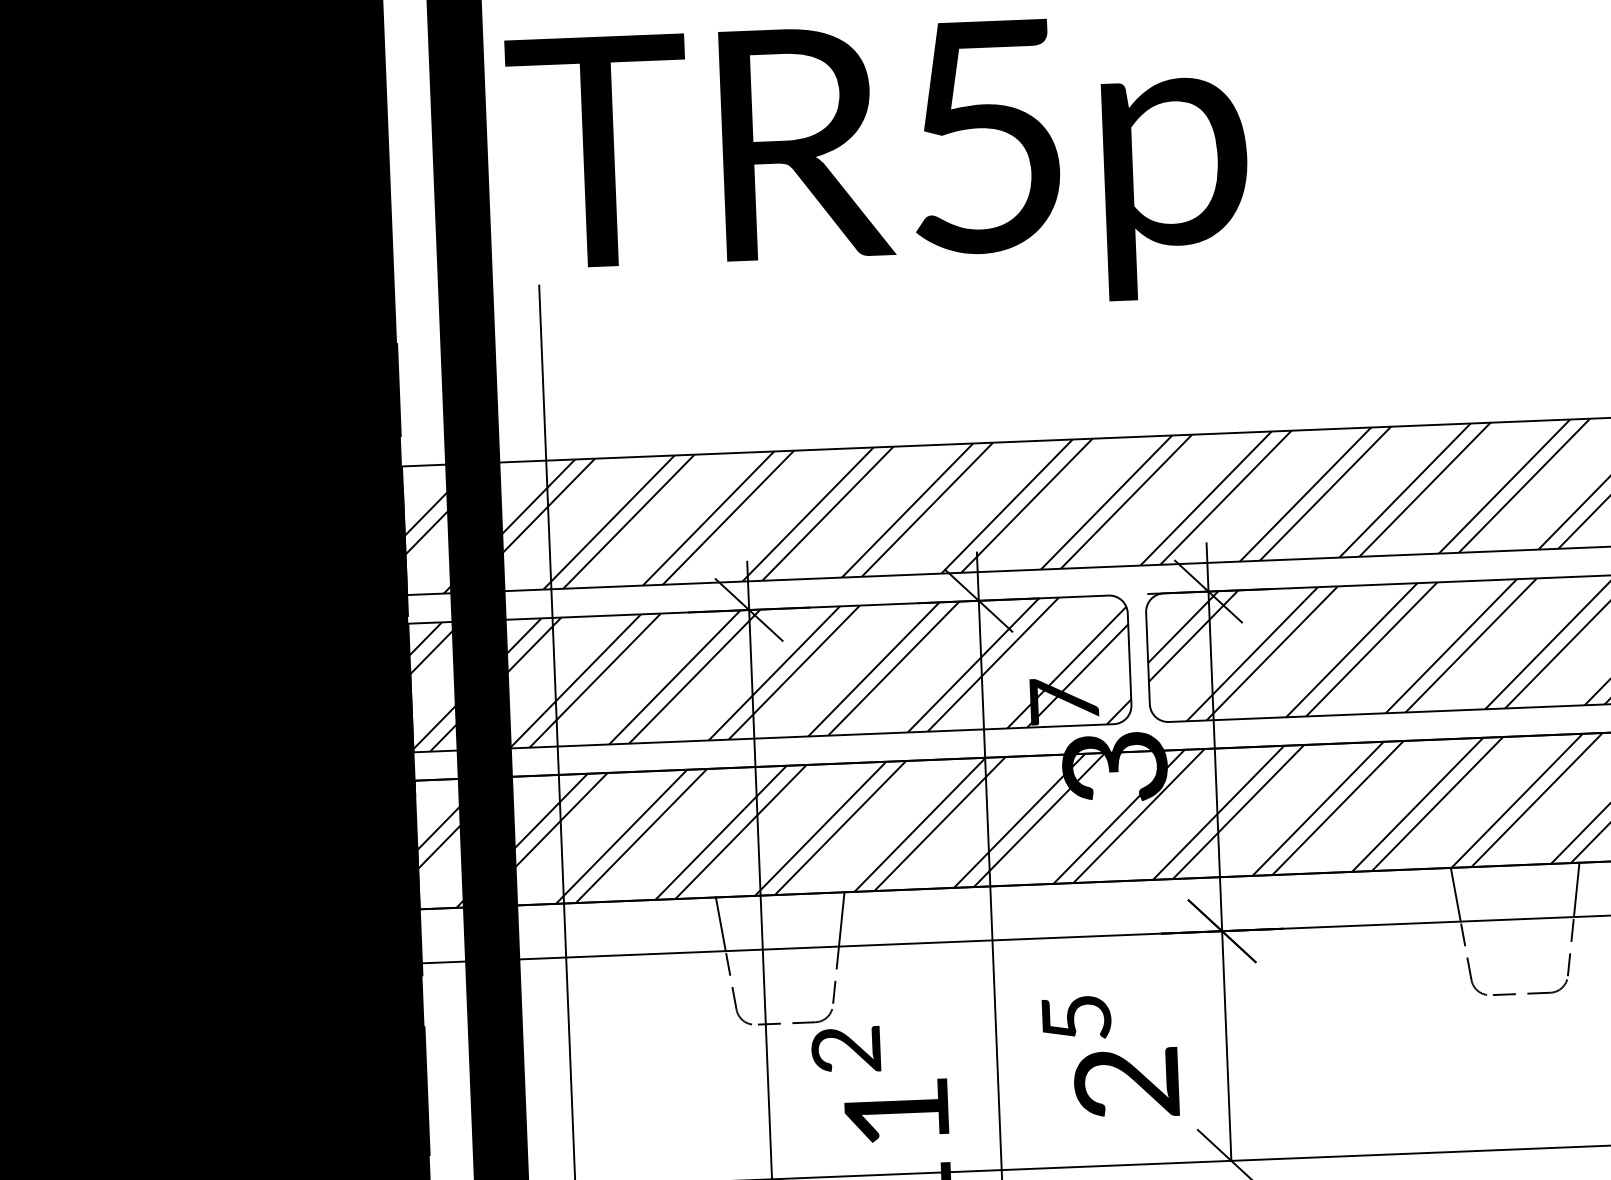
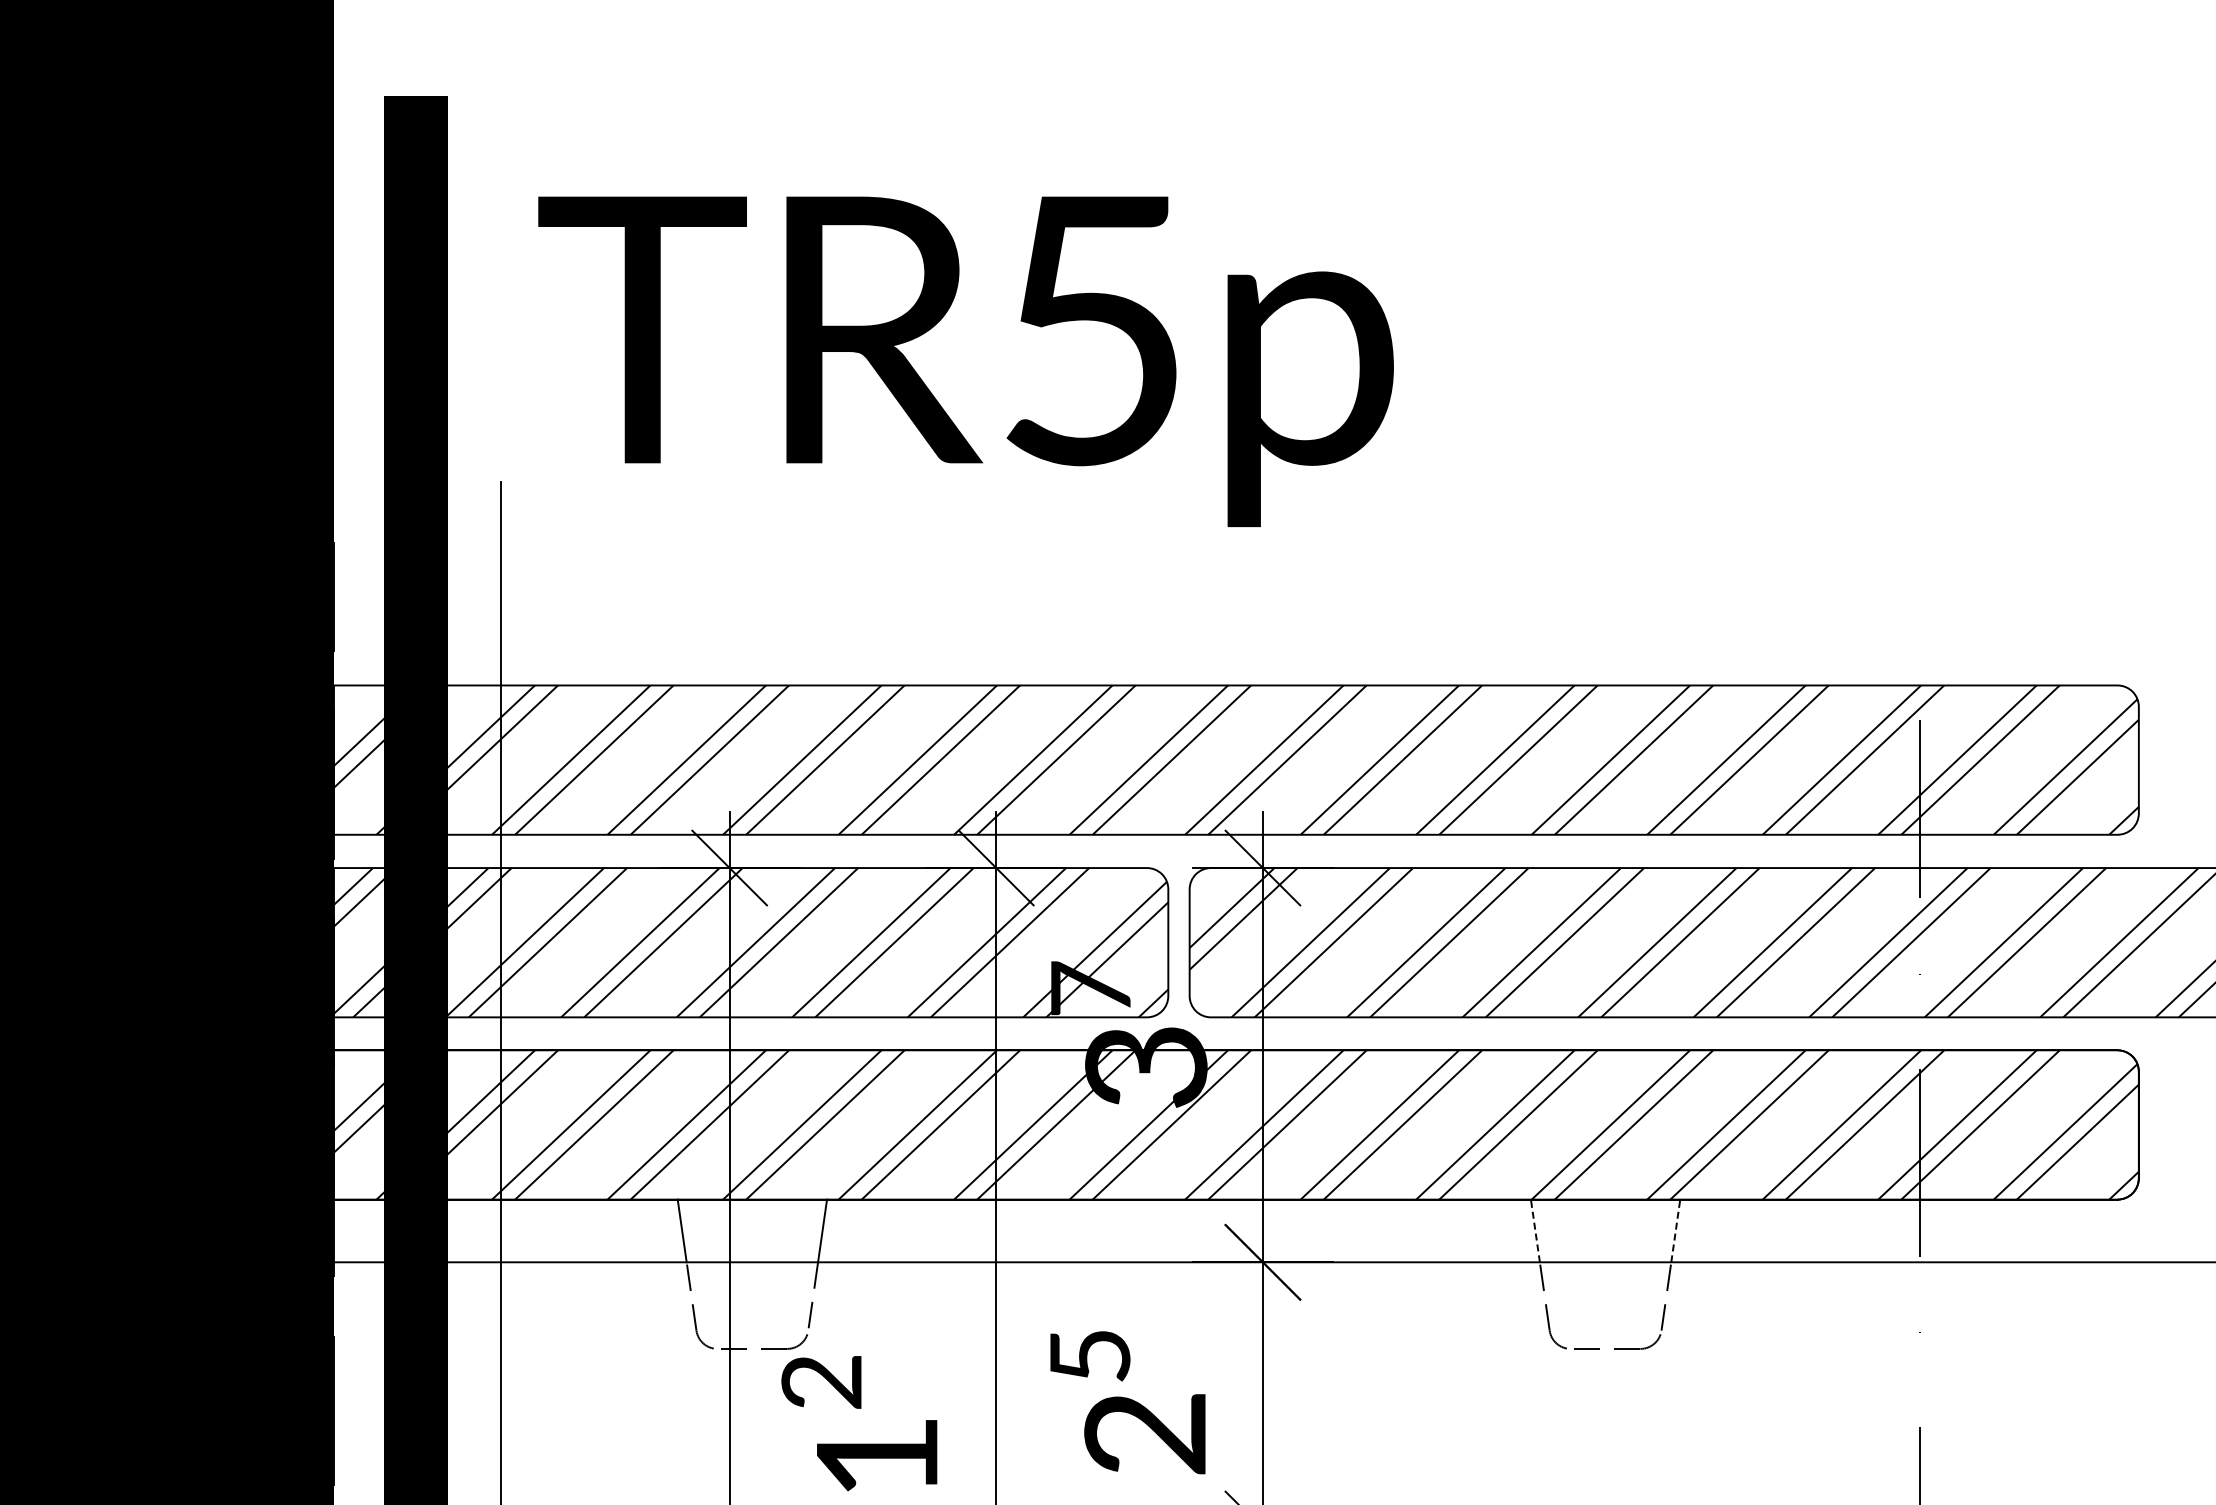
text: (877, 167) -> (965, 361), moved
line: (1576, 889) -> (1675, 1230), solid -> dashed
line: (1455, 894) -> (1535, 1230), solid -> dashed

